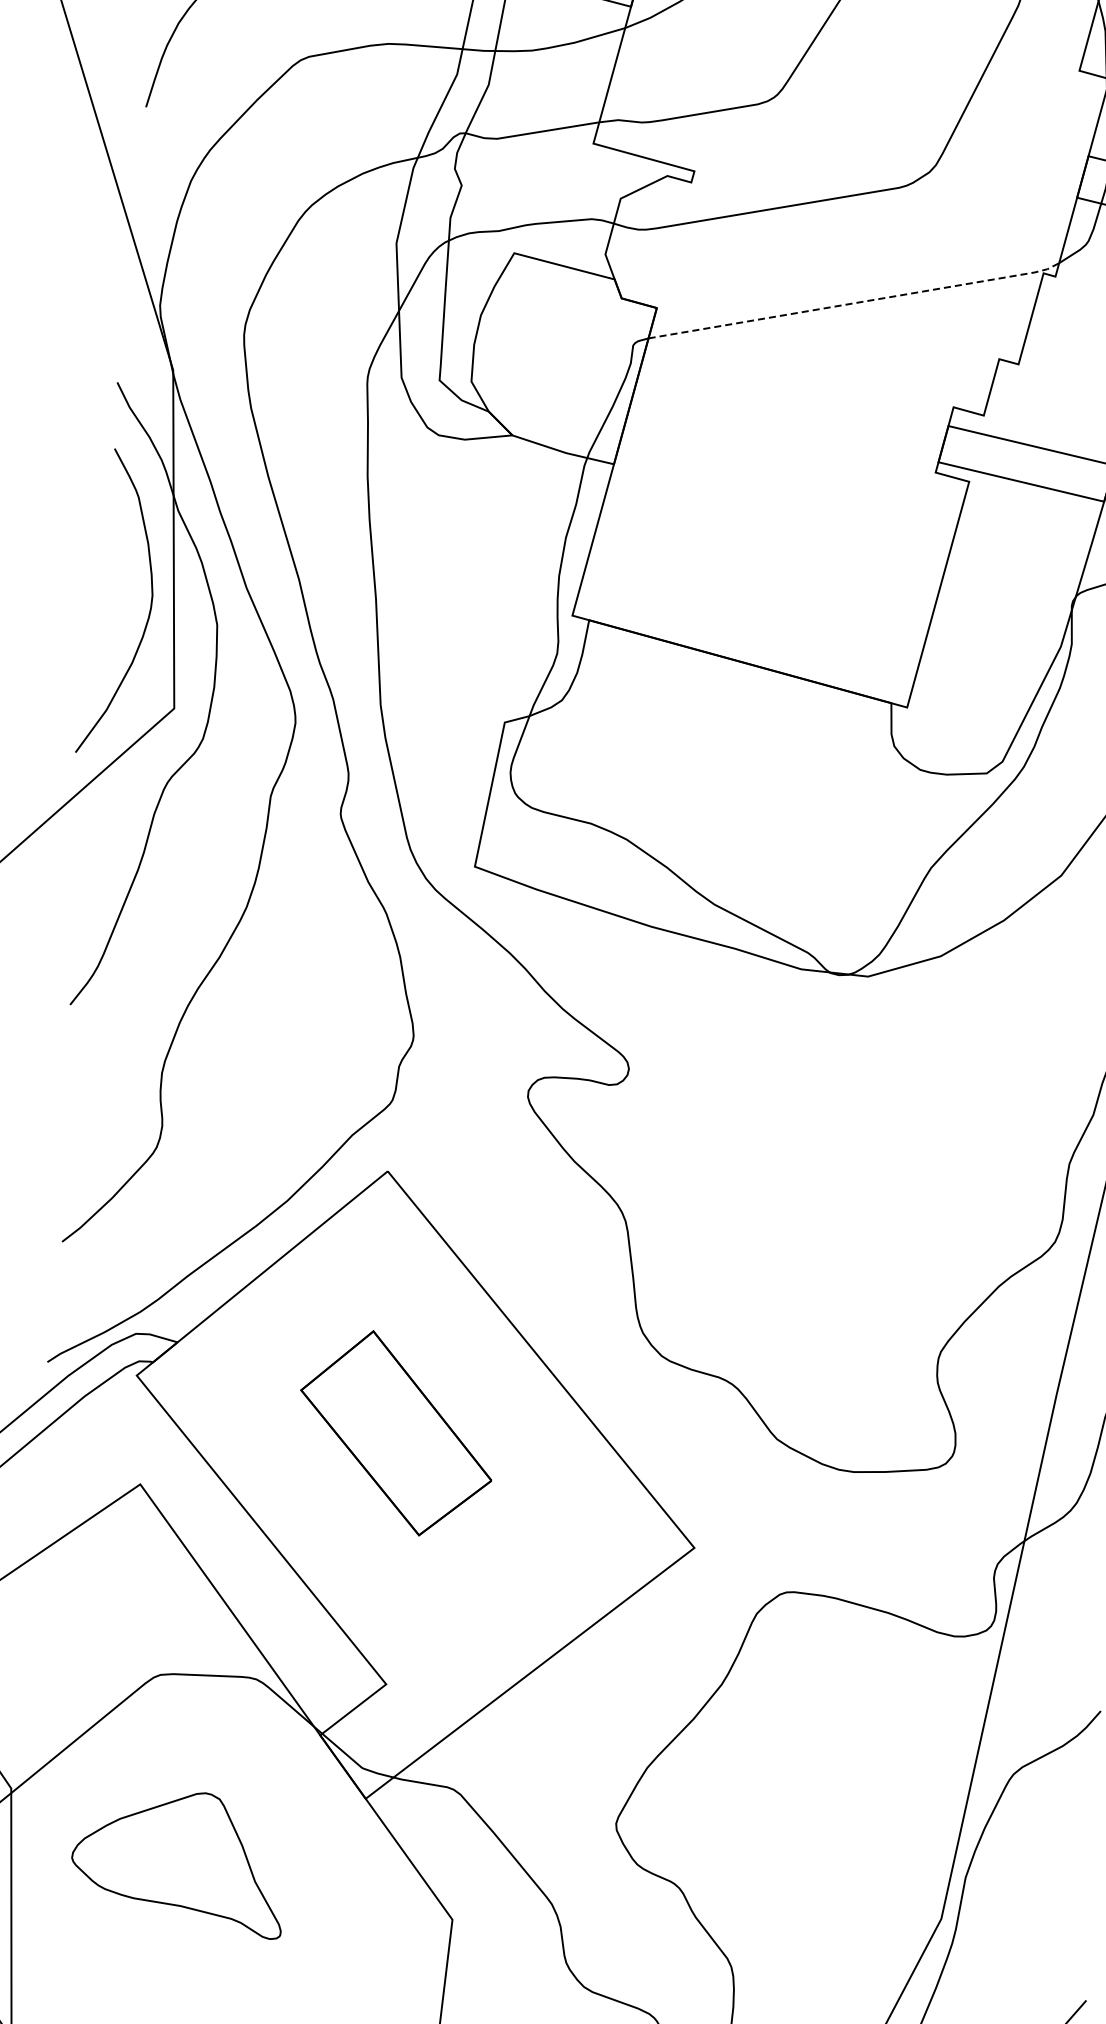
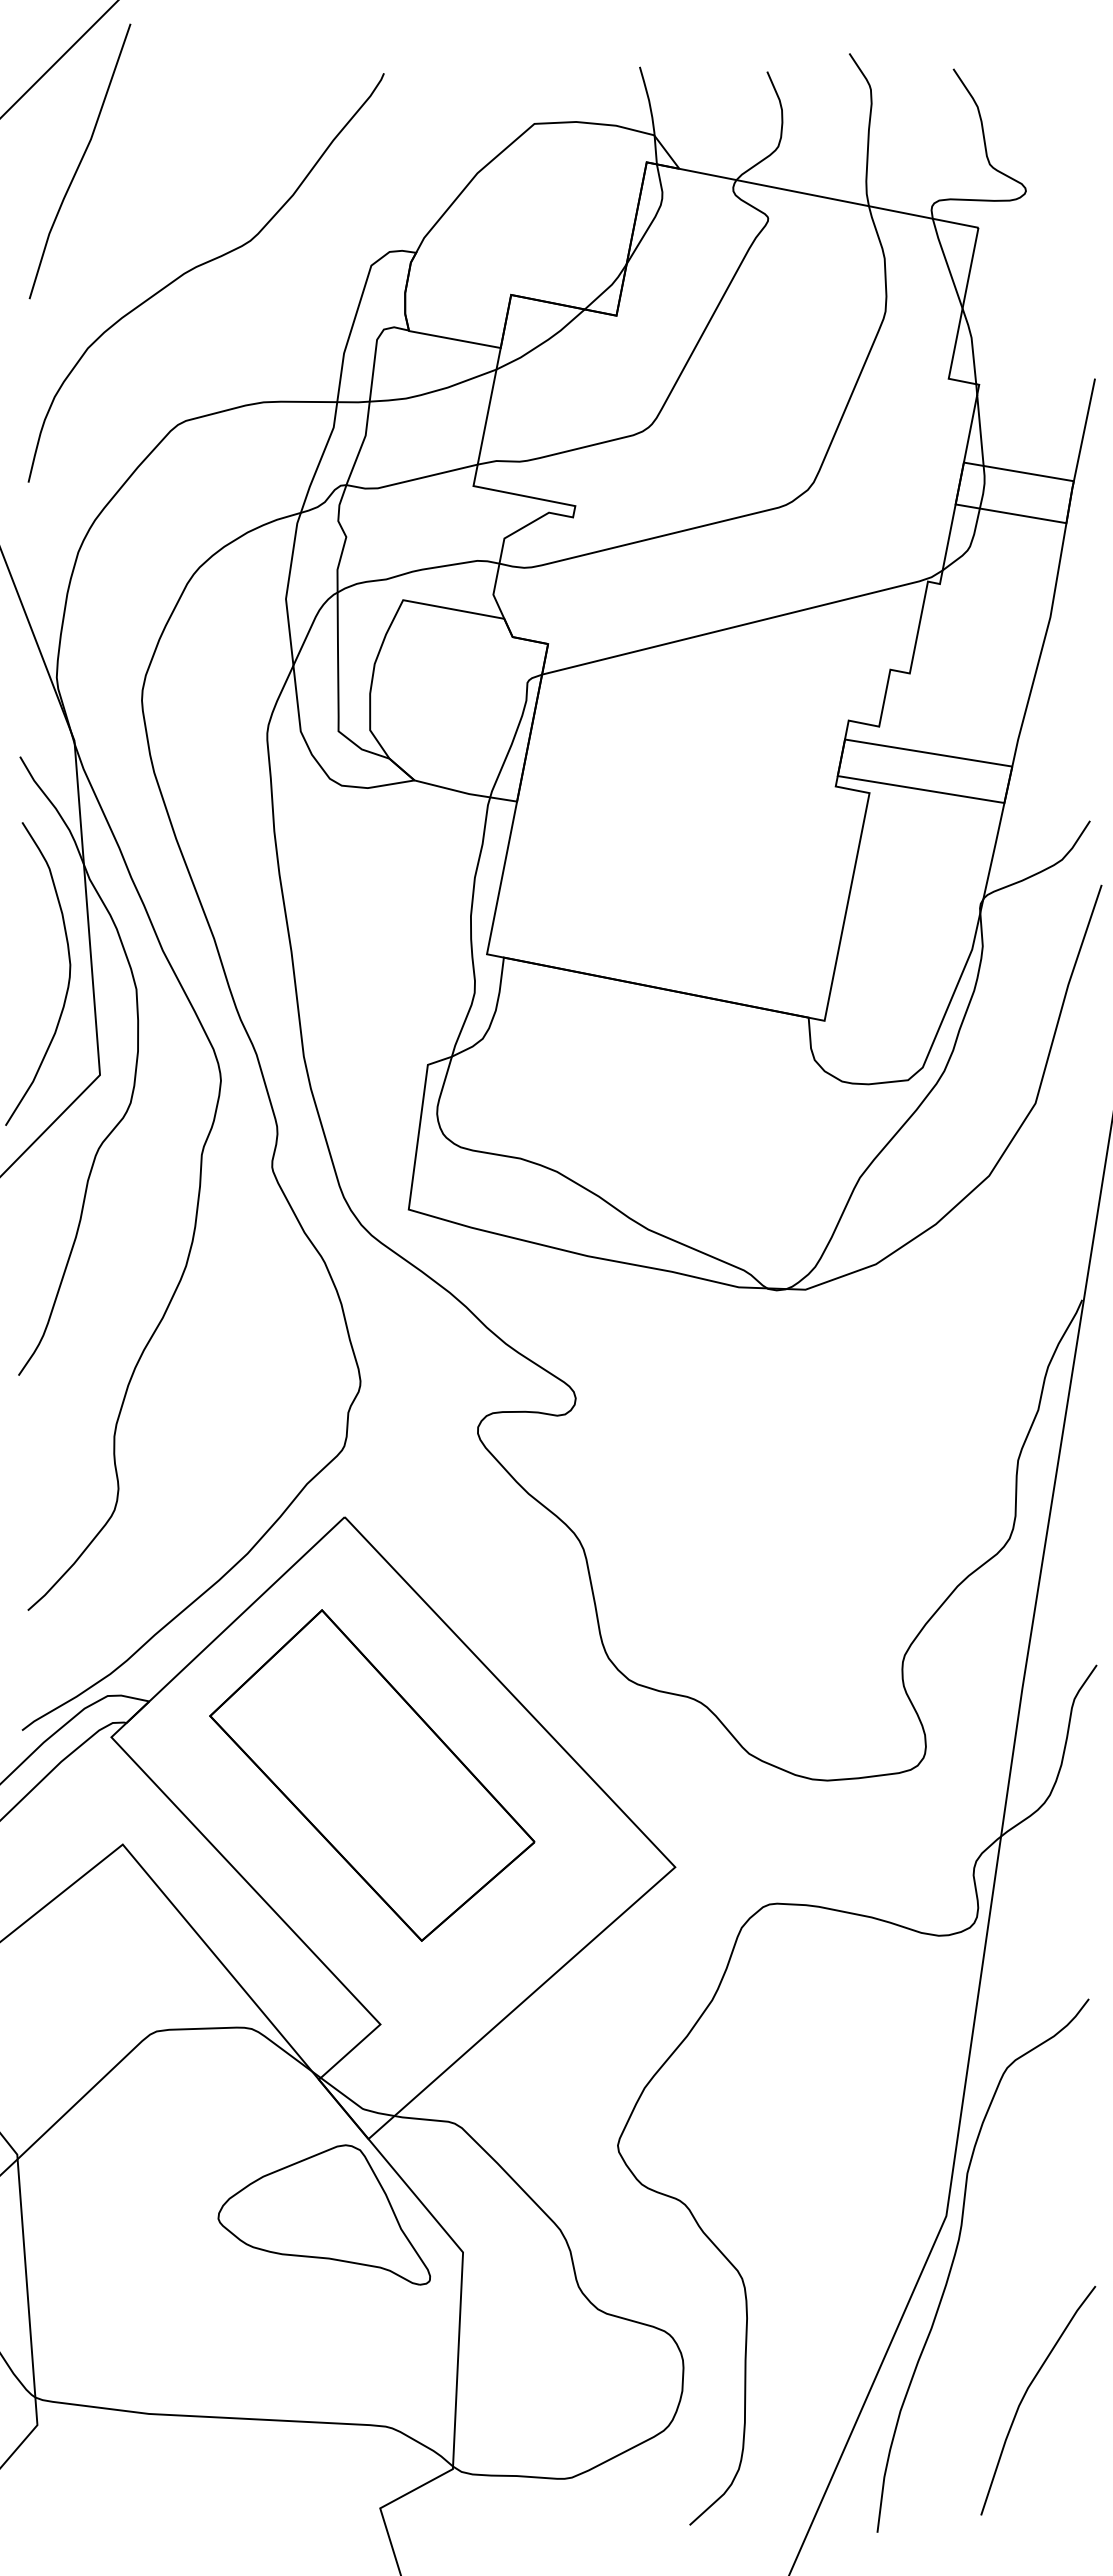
line: (855, 302) -> (744, 624), dashed -> solid
part: (396, 1433) -> (372, 1775), size x1.67
part: (178, 1861) -> (323, 2214), moved

